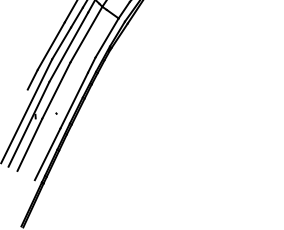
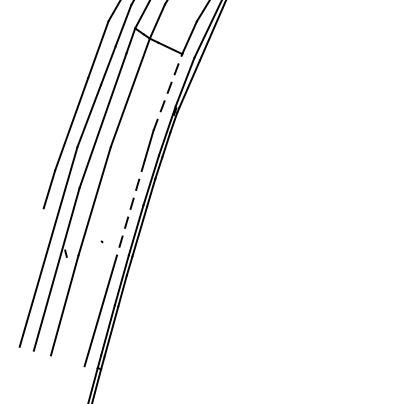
line: (107, 38) -> (168, 93), solid -> dashed
line: (73, 101) -> (128, 215), solid -> dashed

